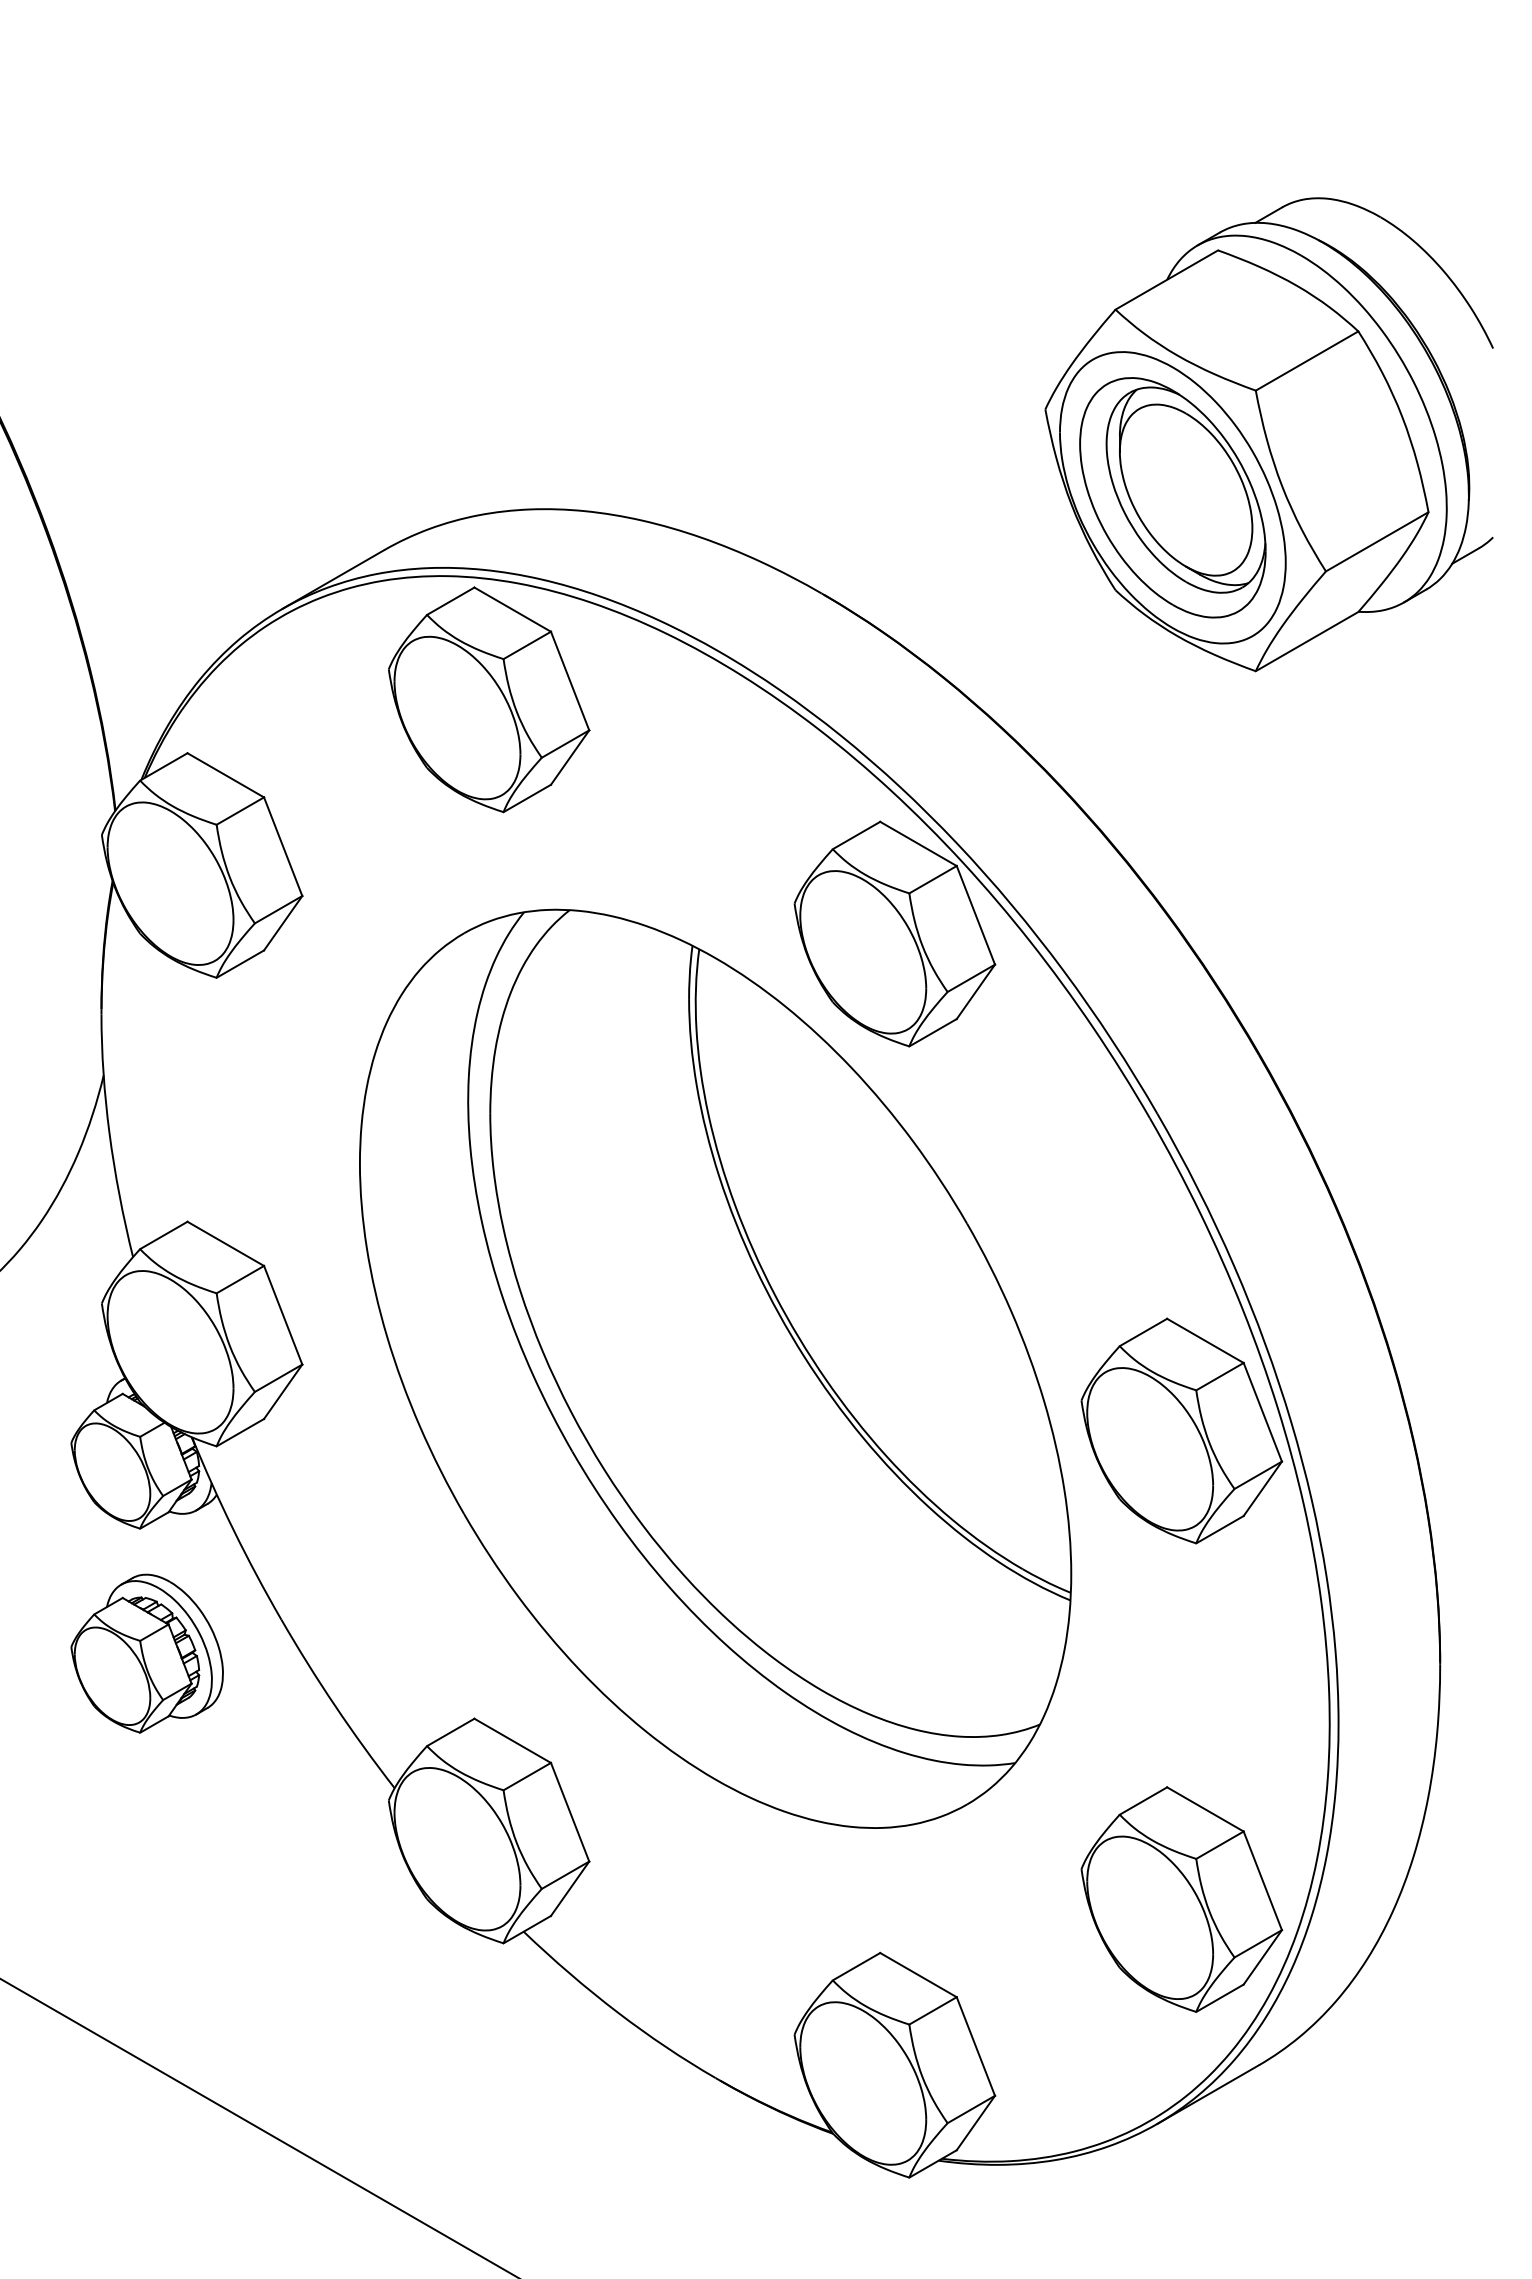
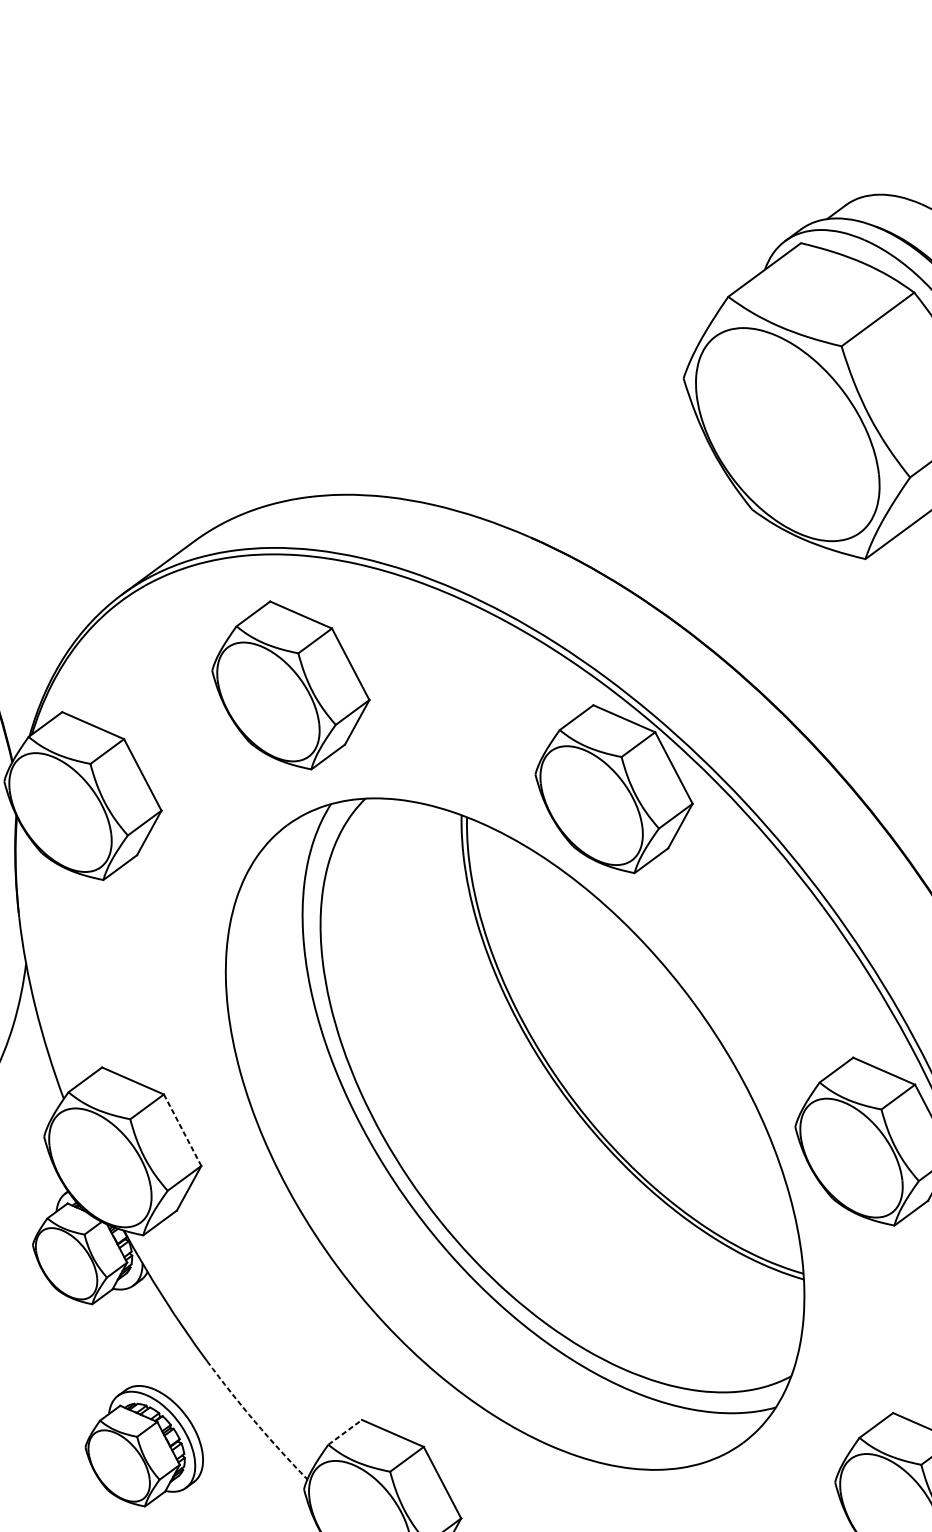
part: (1172, 497) -> (787, 434), removed
part: (489, 699) -> (291, 685), moved
line: (283, 1315) -> (182, 1130), solid -> dashed
part: (146, 1653) -> (143, 1445), moved
arc: (335, 1705) -> (255, 1421), solid -> dashed
line: (451, 1732) -> (345, 1432), solid -> dashed

